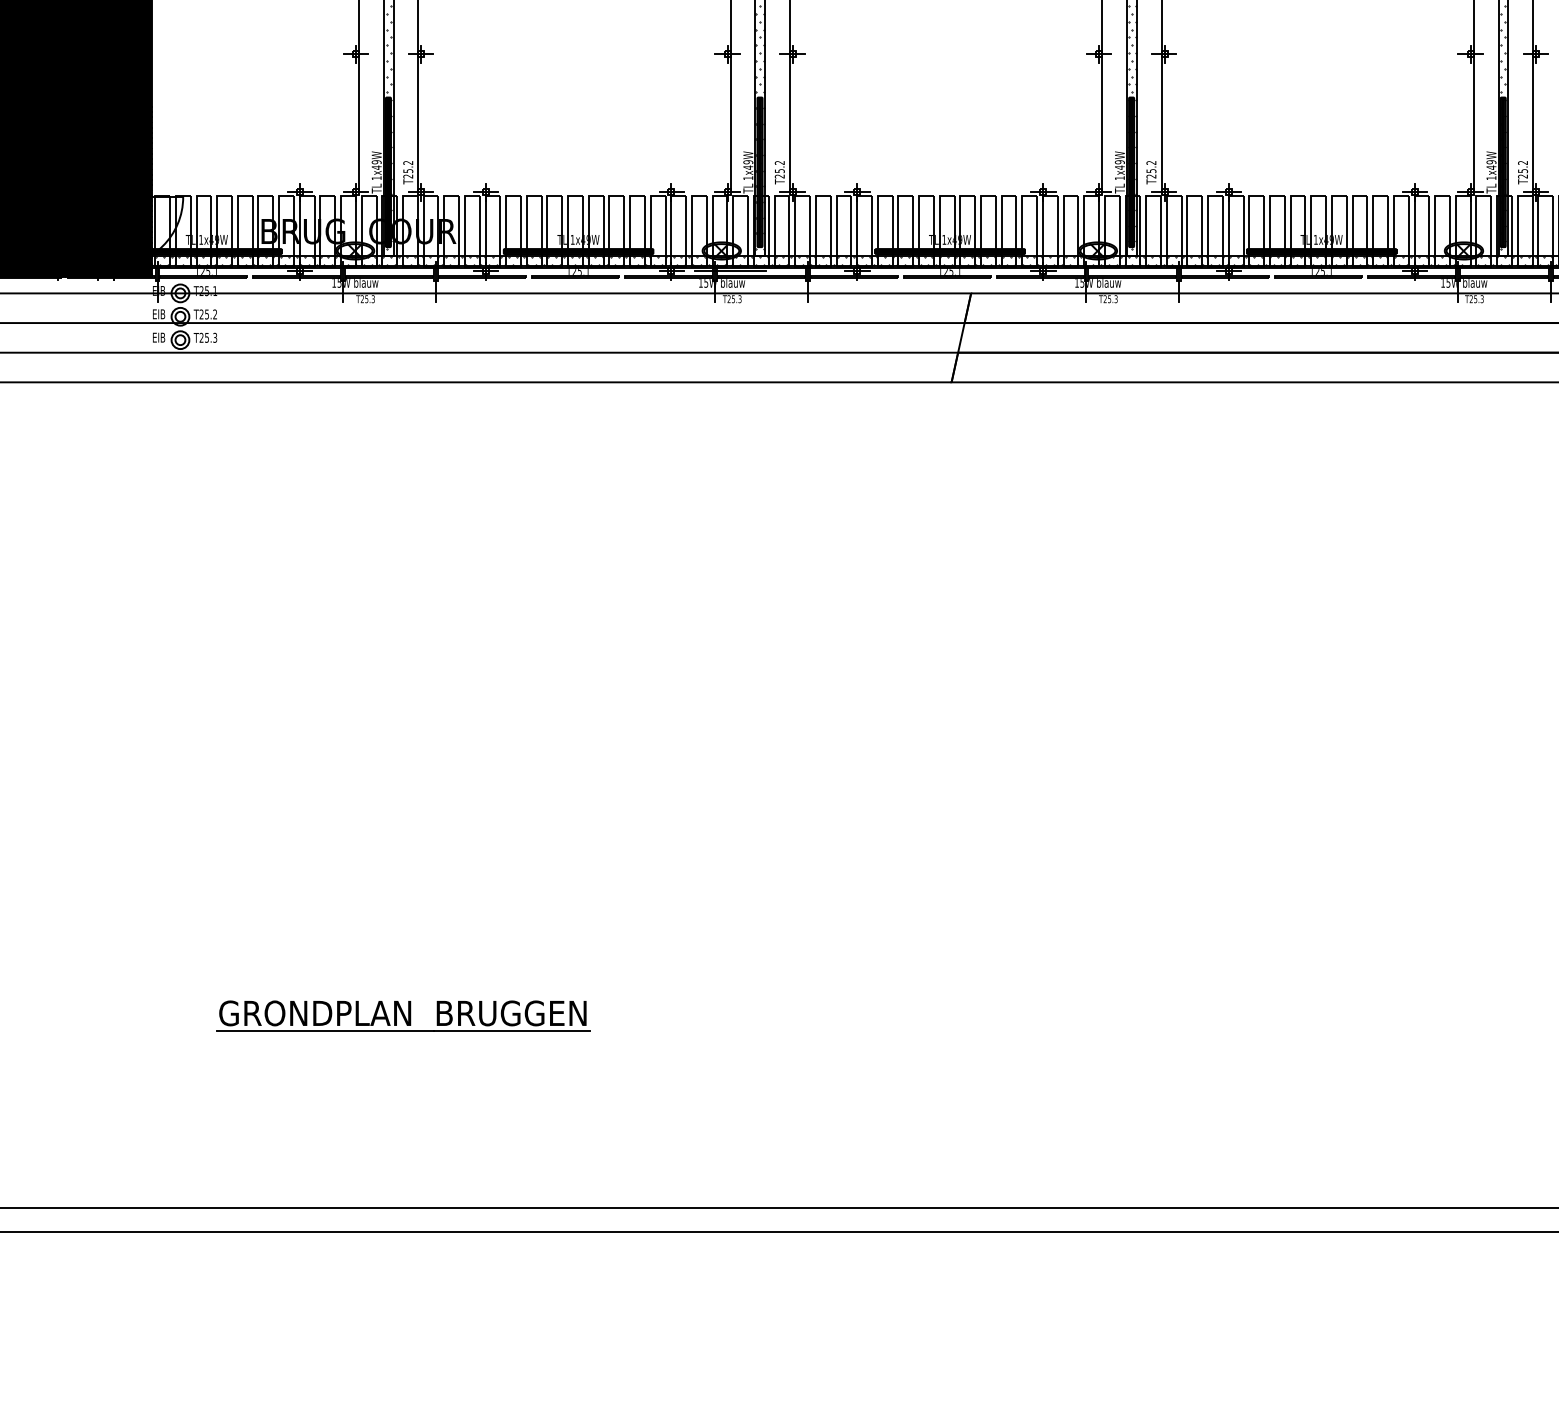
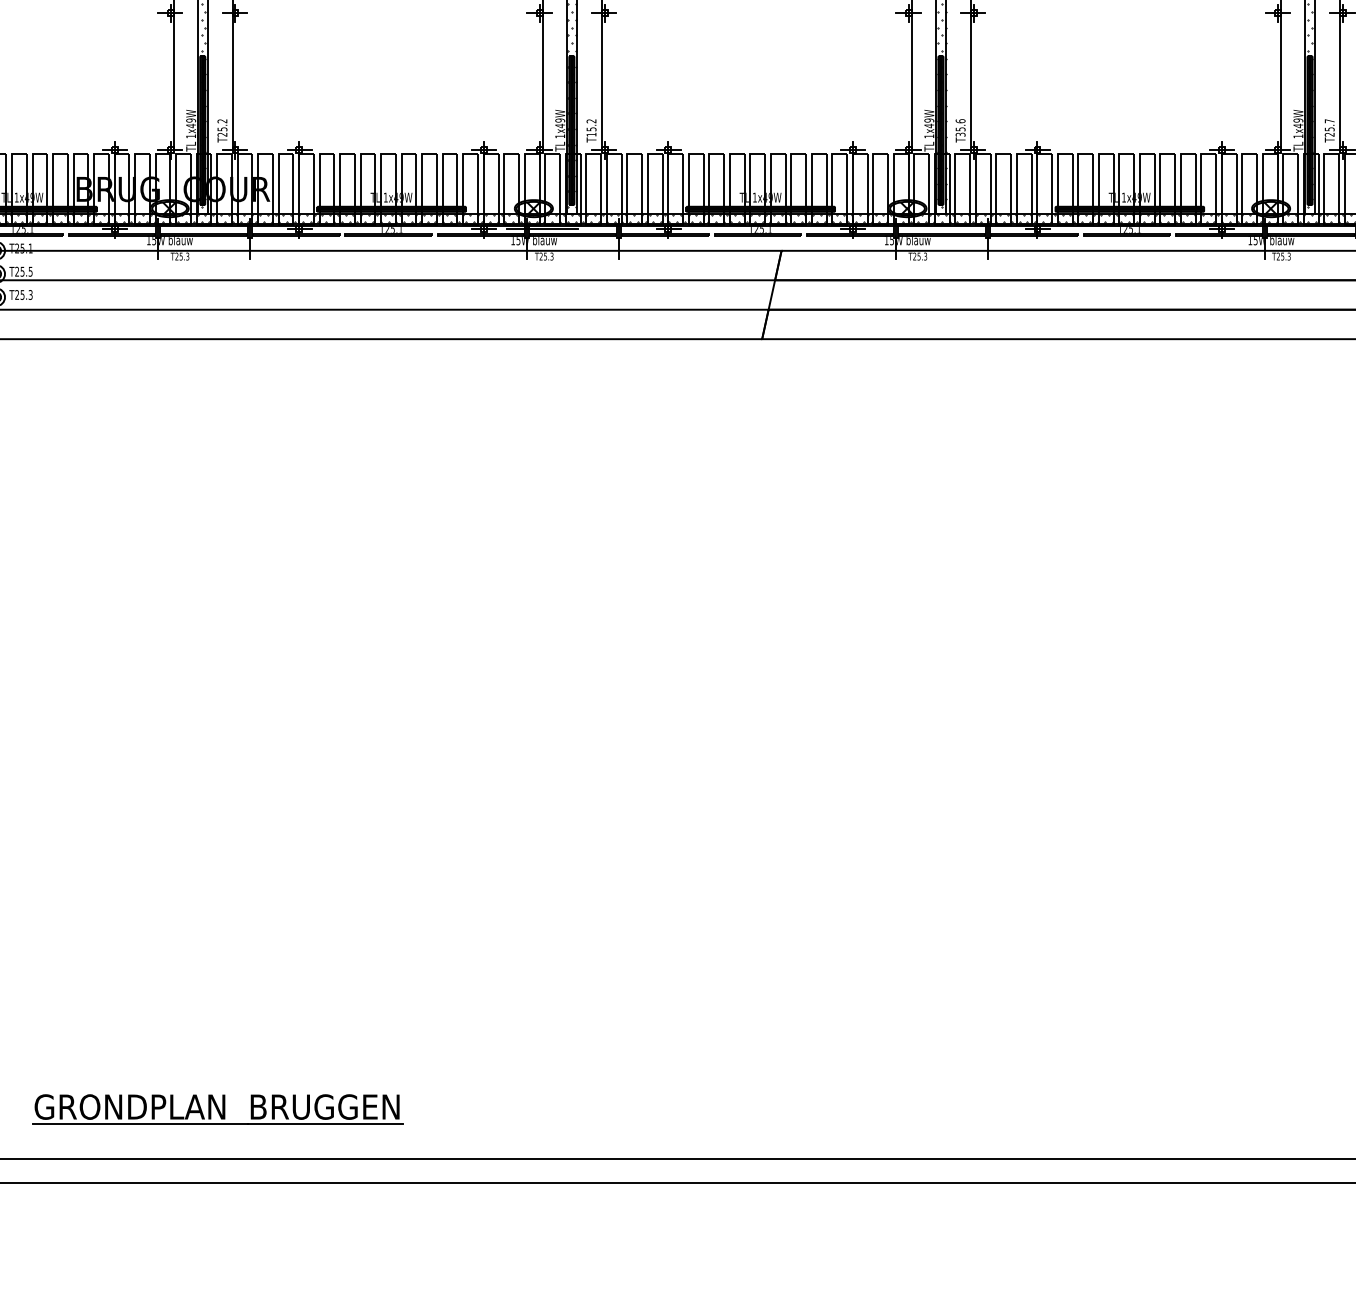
text: (1522, 162) -> (1329, 120), T25.2 -> T25.7
text: (1151, 169) -> (960, 127), T25.2 -> T35.6
text: (779, 176) -> (591, 134), T25.2 -> T15.2
text: (215, 314) -> (30, 271), T25.2 -> T25.5
part: (403, 1015) -> (217, 1109), moved

